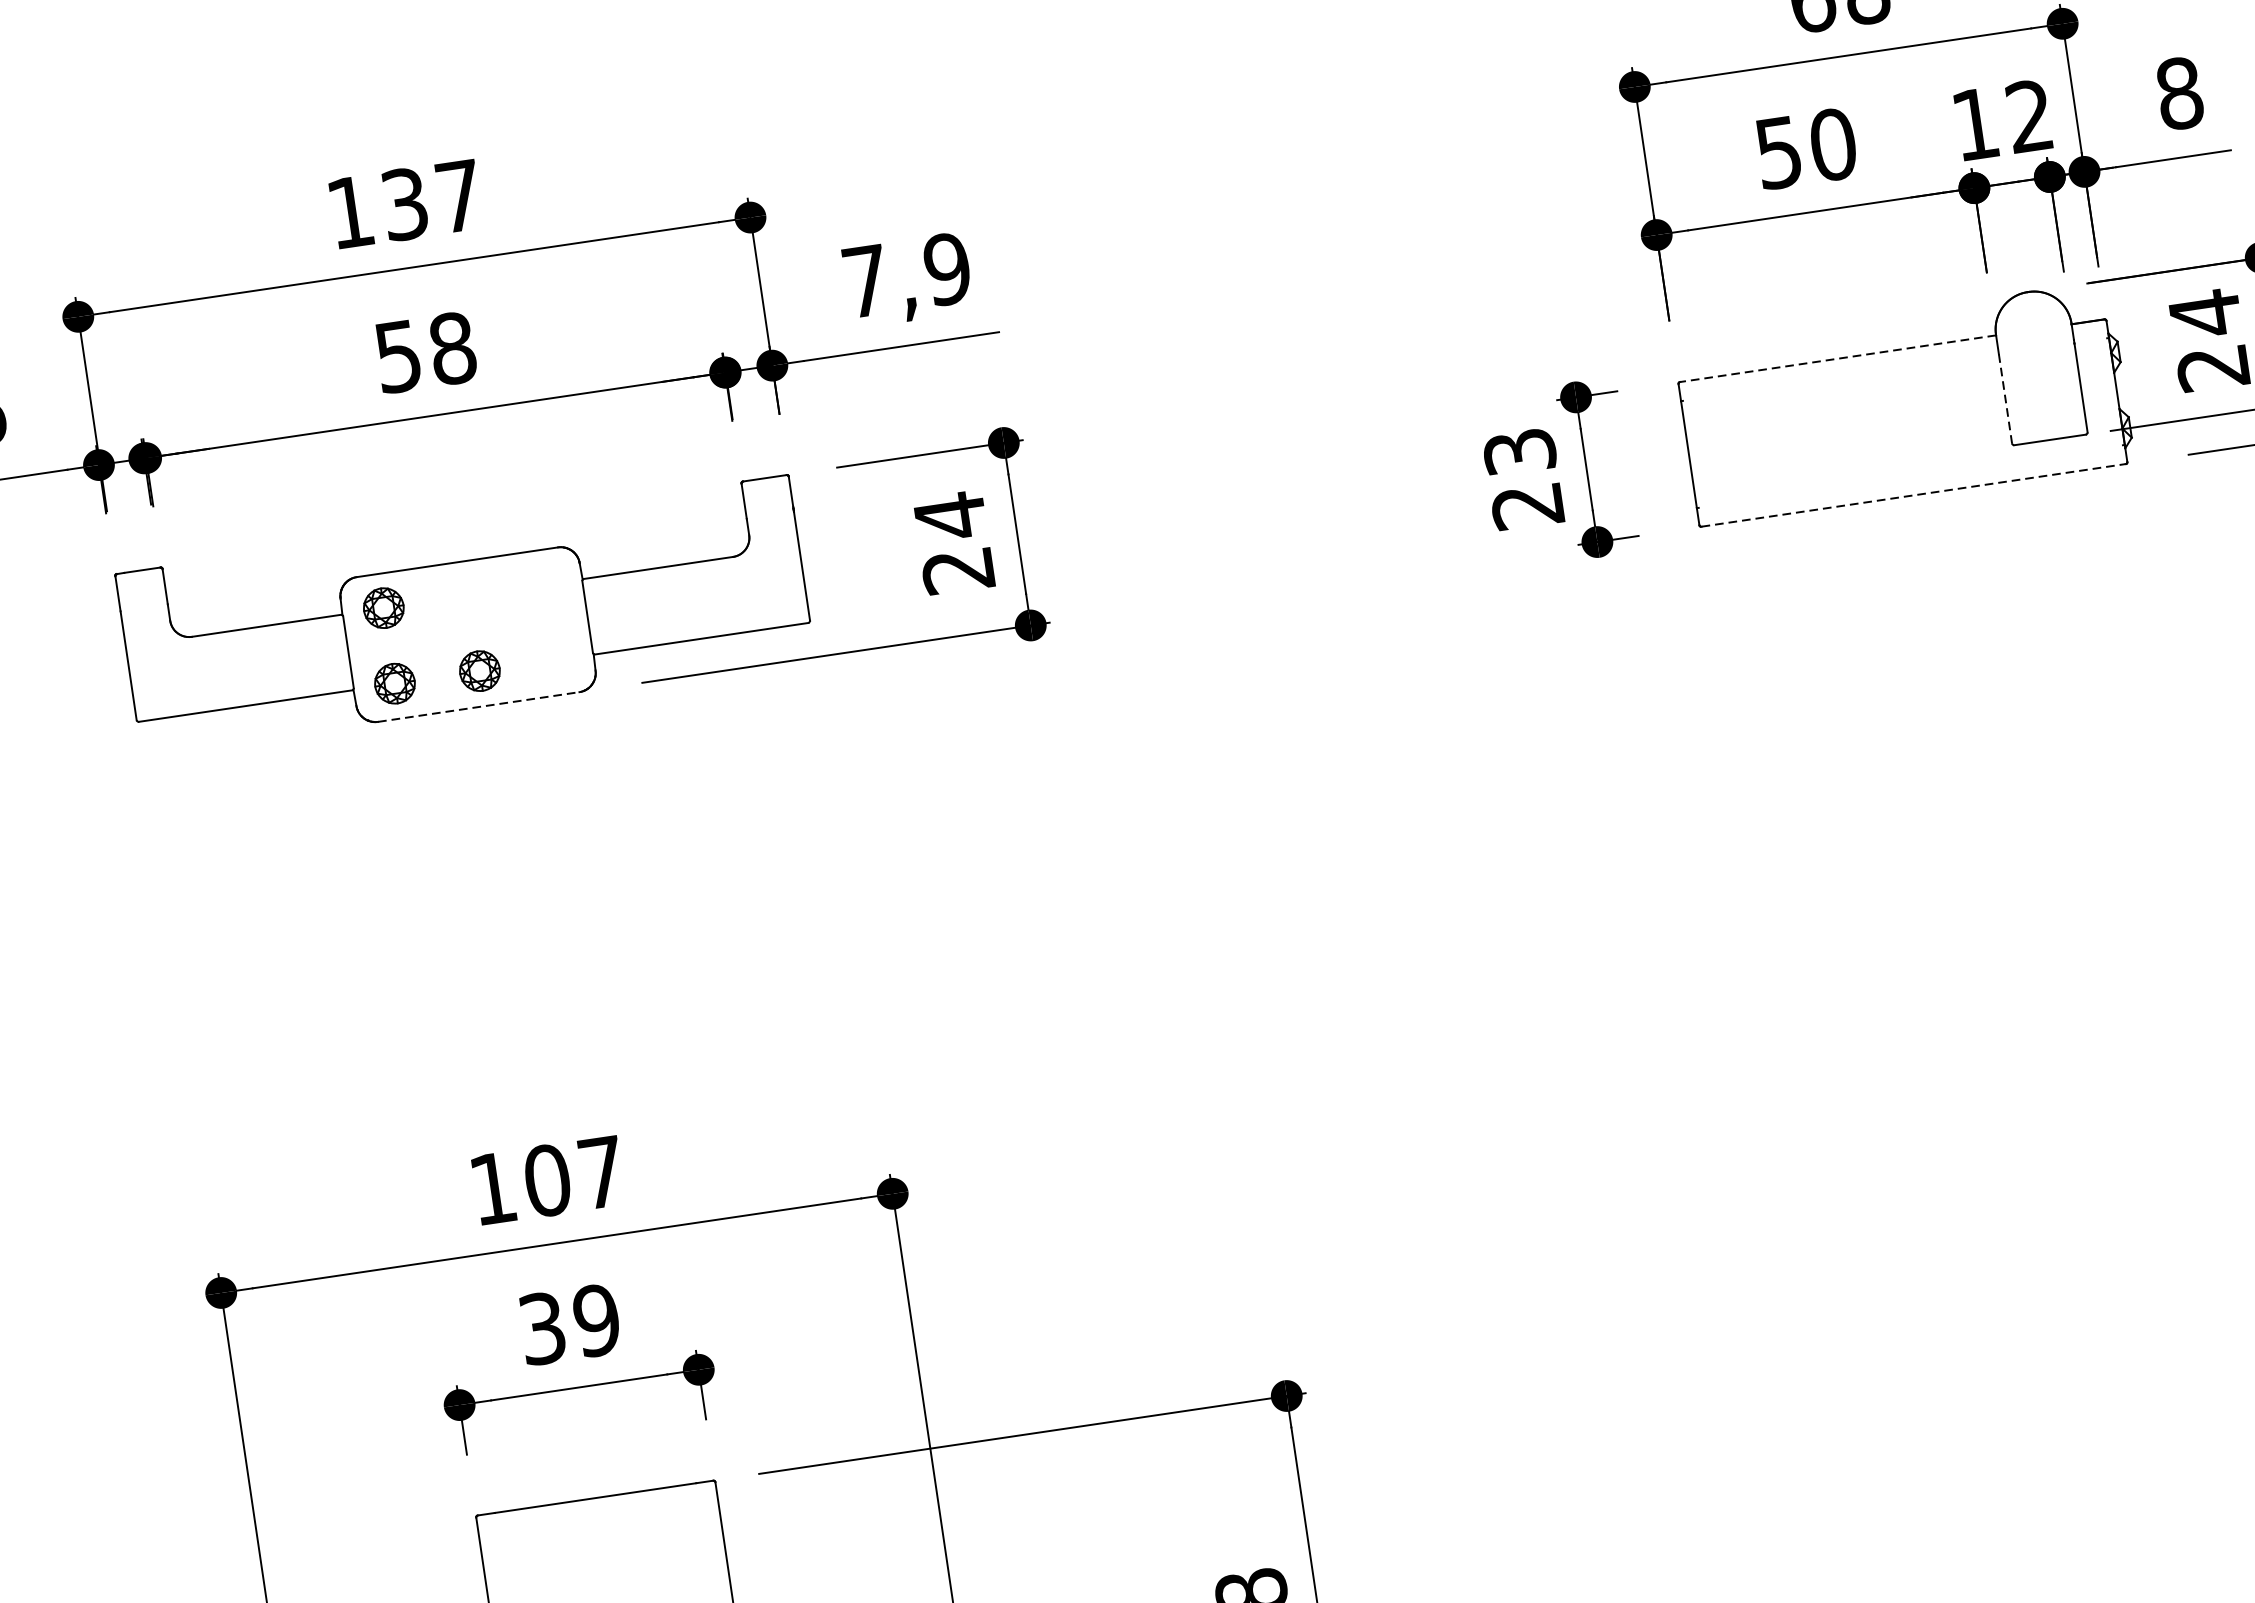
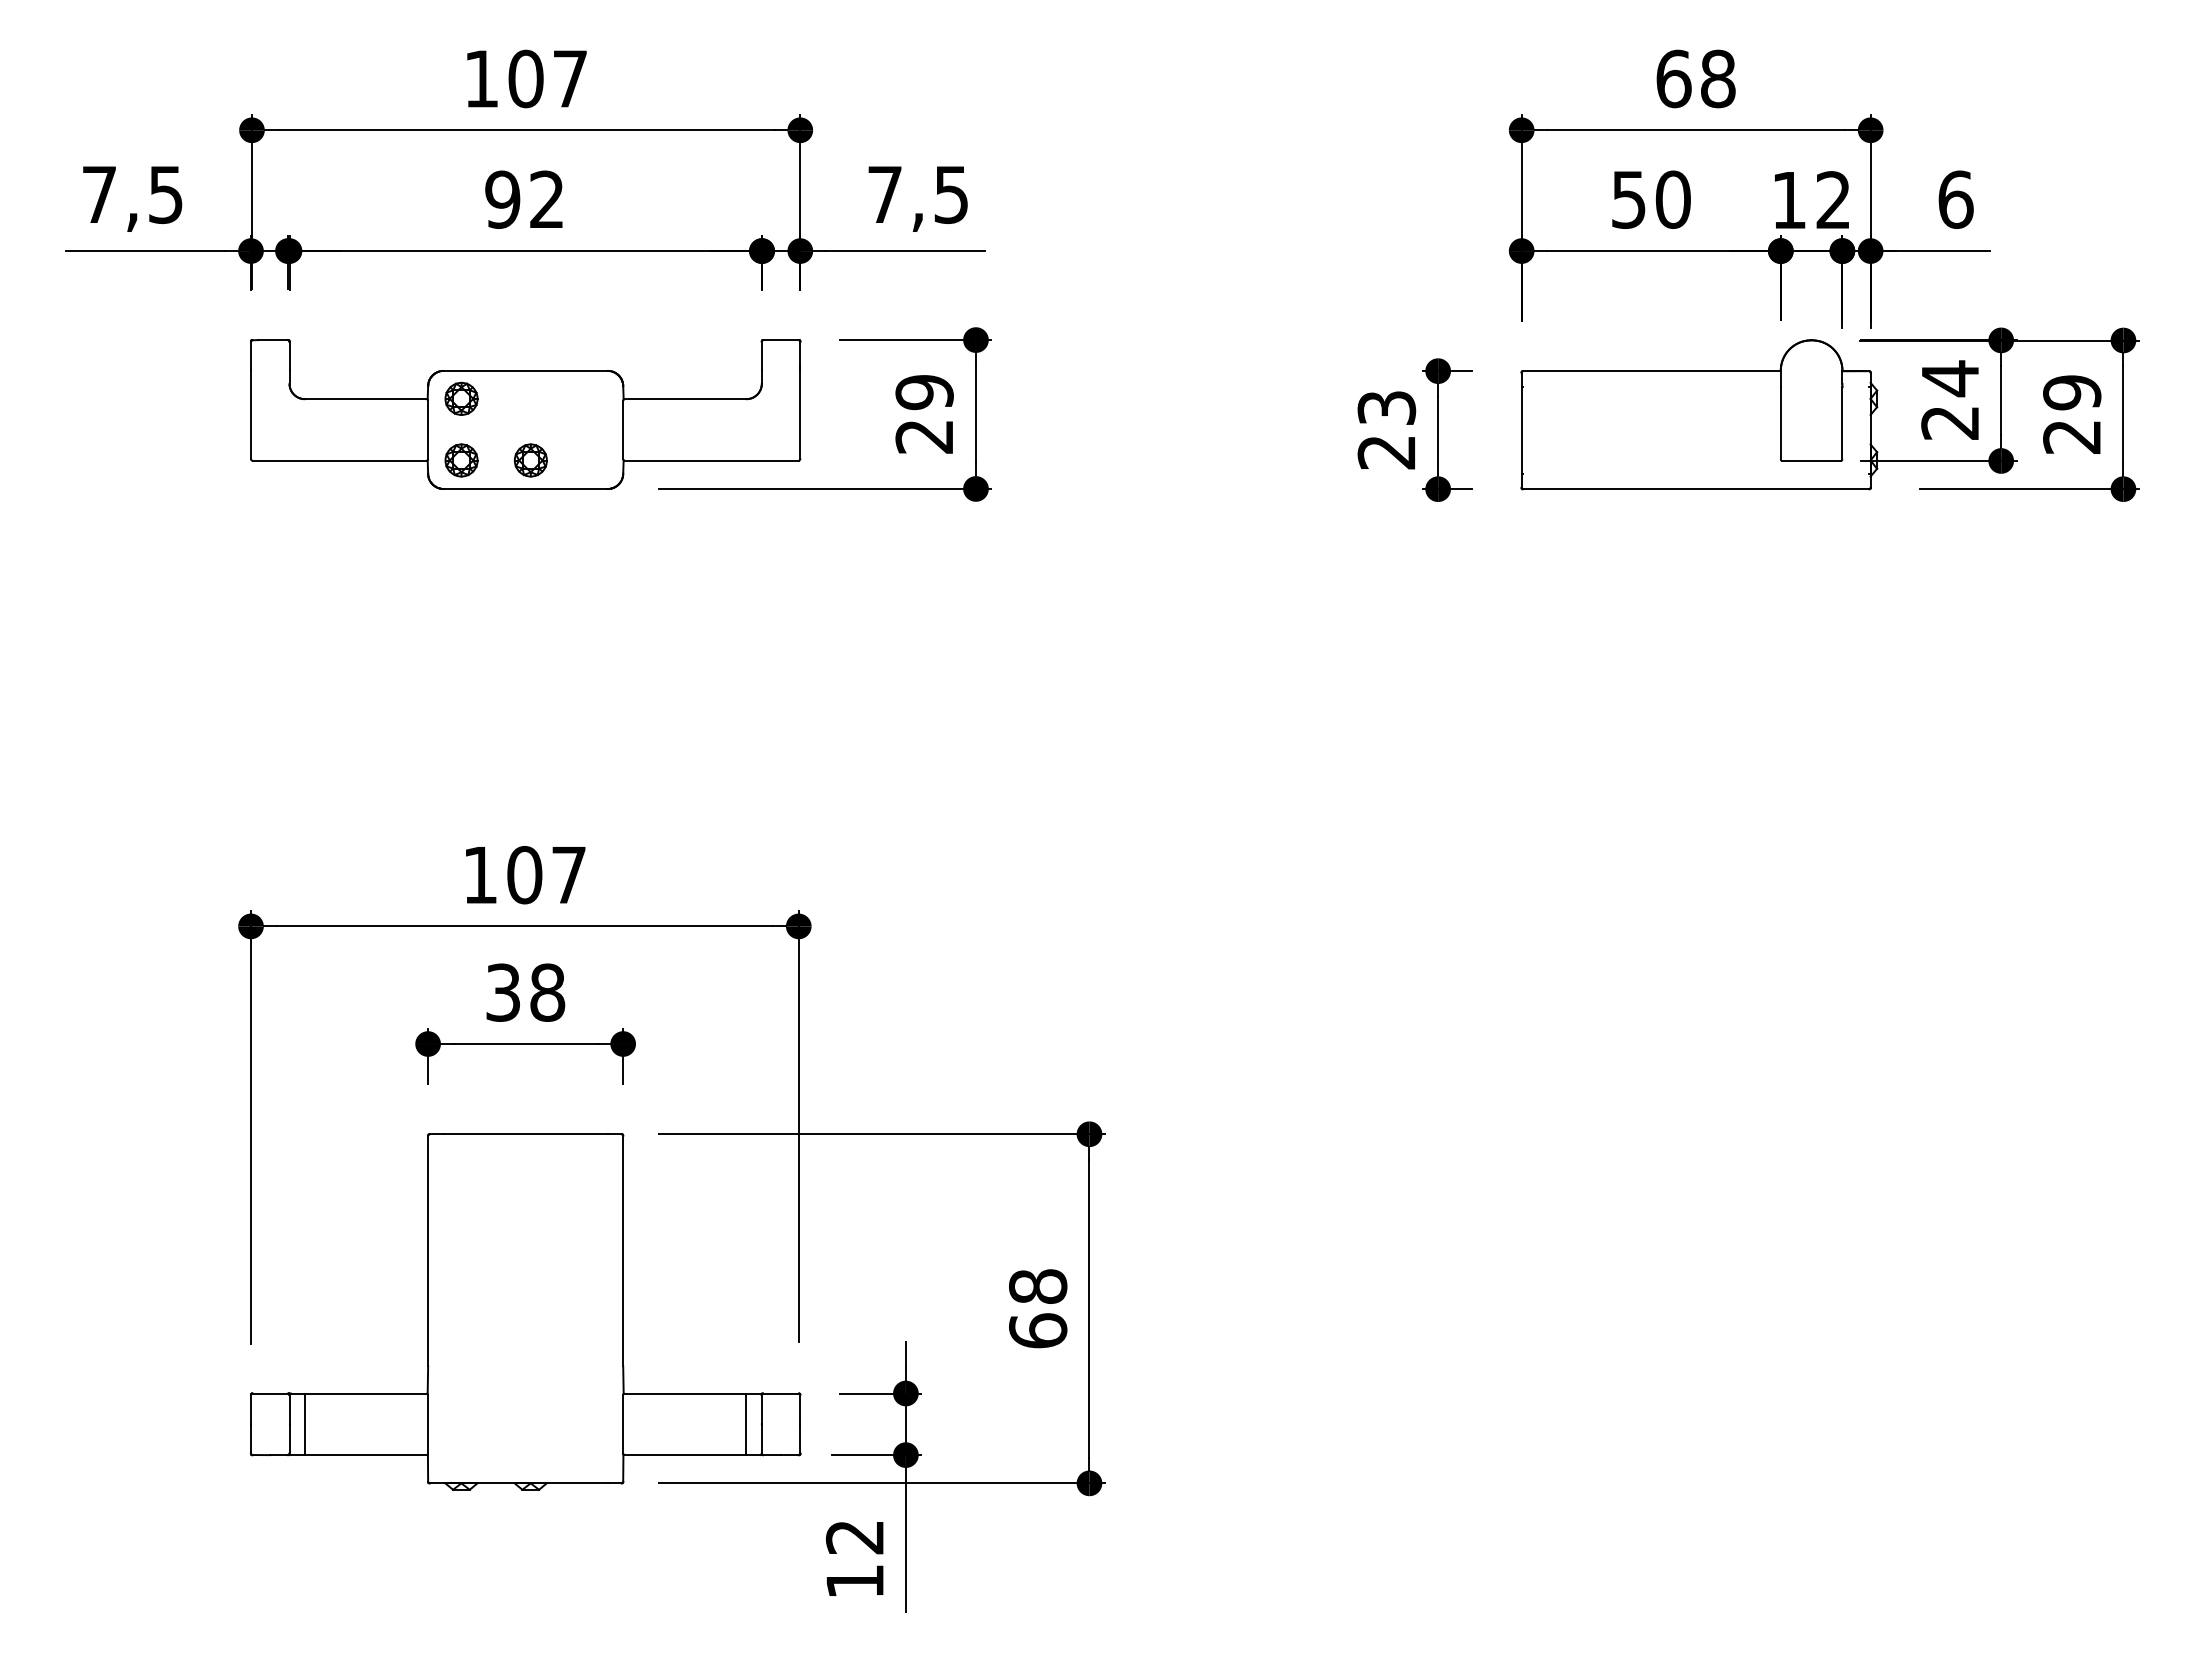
text: (2179, 93) -> (1955, 199), 8 -> 6
text: (404, 203) -> (525, 78), 137 -> 107
text: (946, 269) -> (950, 194), 7,9 -> 7,5
text: (424, 352) -> (524, 199), 58 -> 92
line: (1837, 359) -> (1651, 371), dashed -> solid
line: (2005, 399) -> (1780, 423), dashed -> solid
line: (1914, 495) -> (1696, 489), dashed -> solid
text: (950, 516) -> (924, 392), 24 -> 29
line: (479, 707) -> (526, 489), dashed -> solid
text: (596, 1320) -> (547, 992), 39 -> 38

